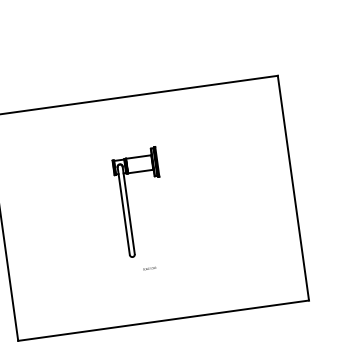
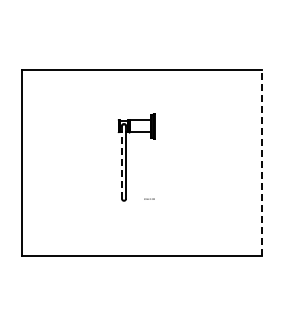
line: (293, 188) -> (262, 163), solid -> dashed
line: (123, 212) -> (121, 163), solid -> dashed
text: (149, 267) -> (149, 198), moved

